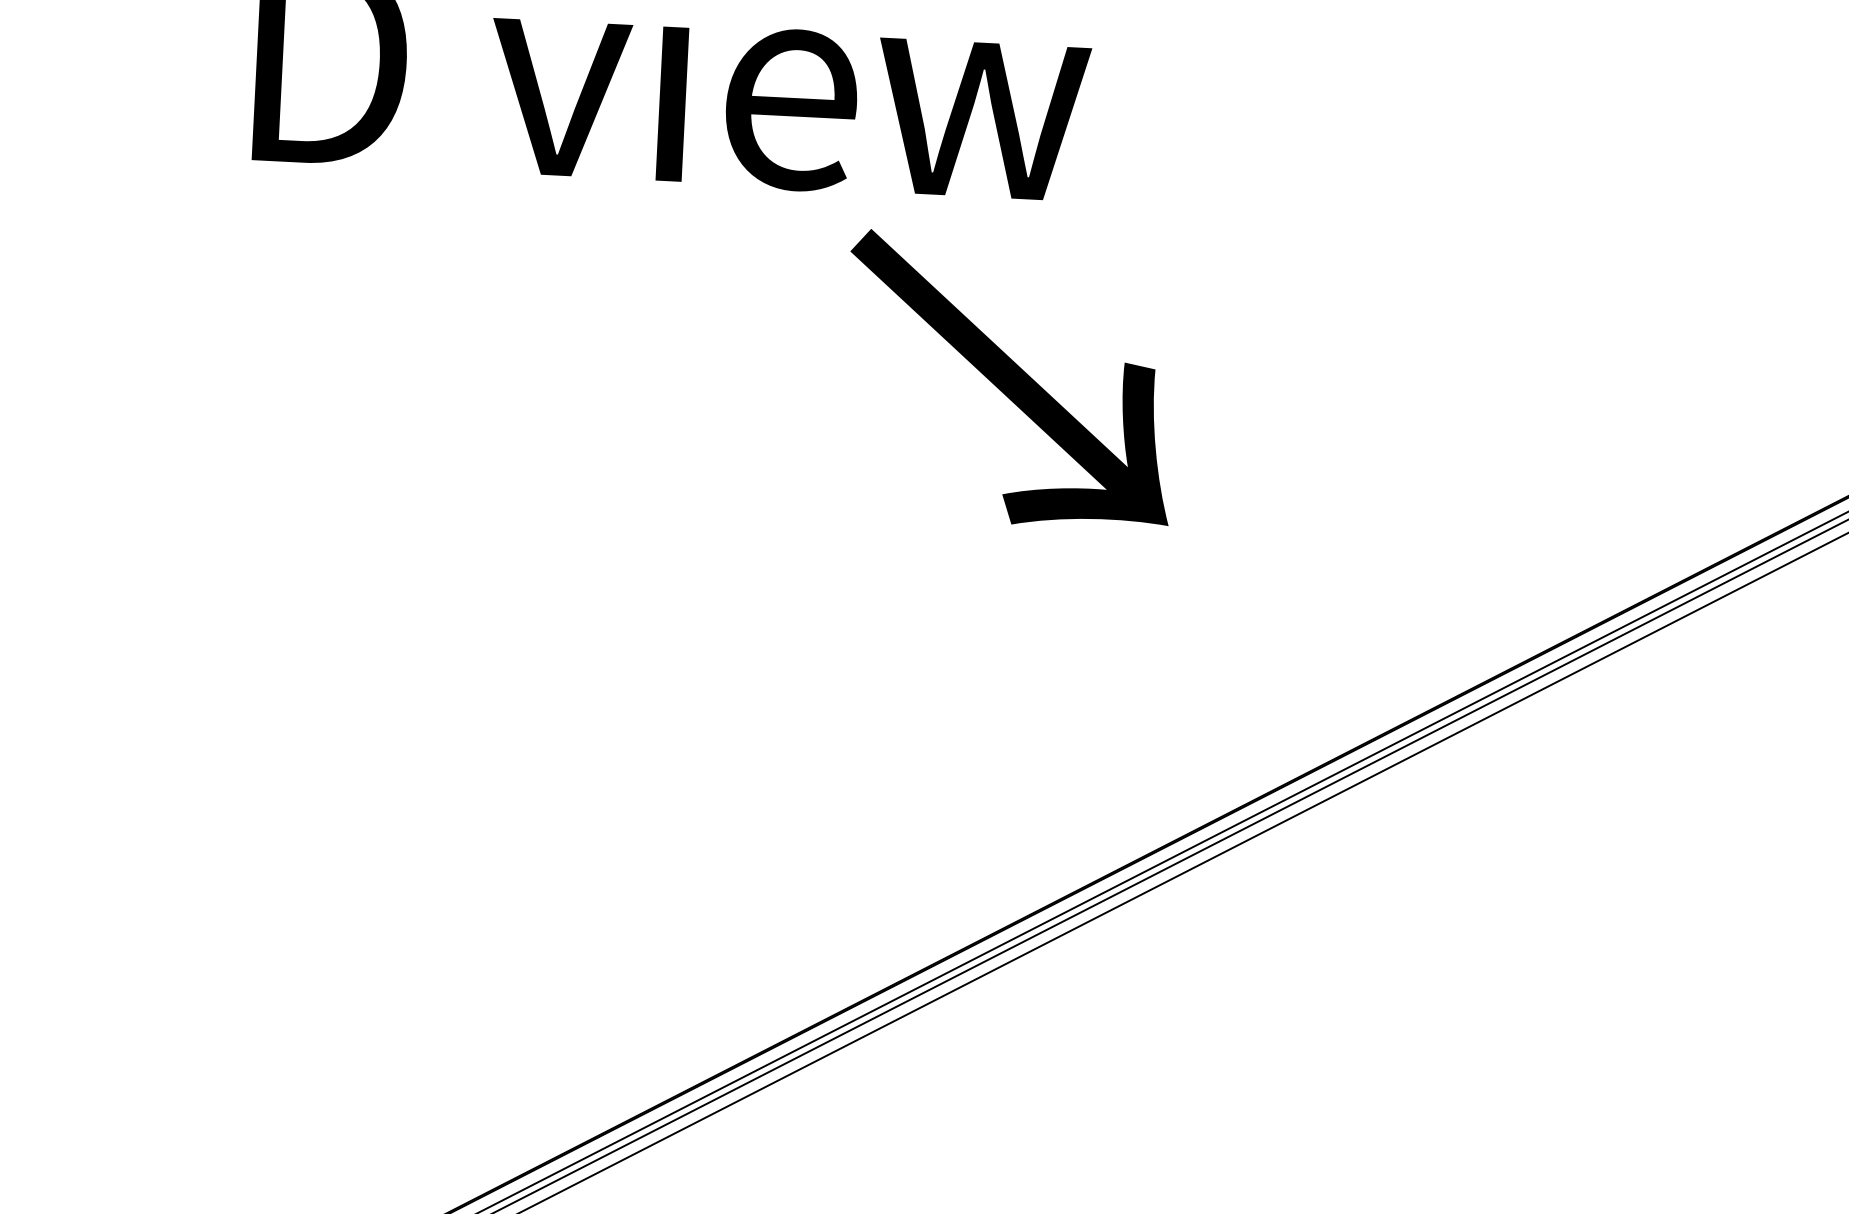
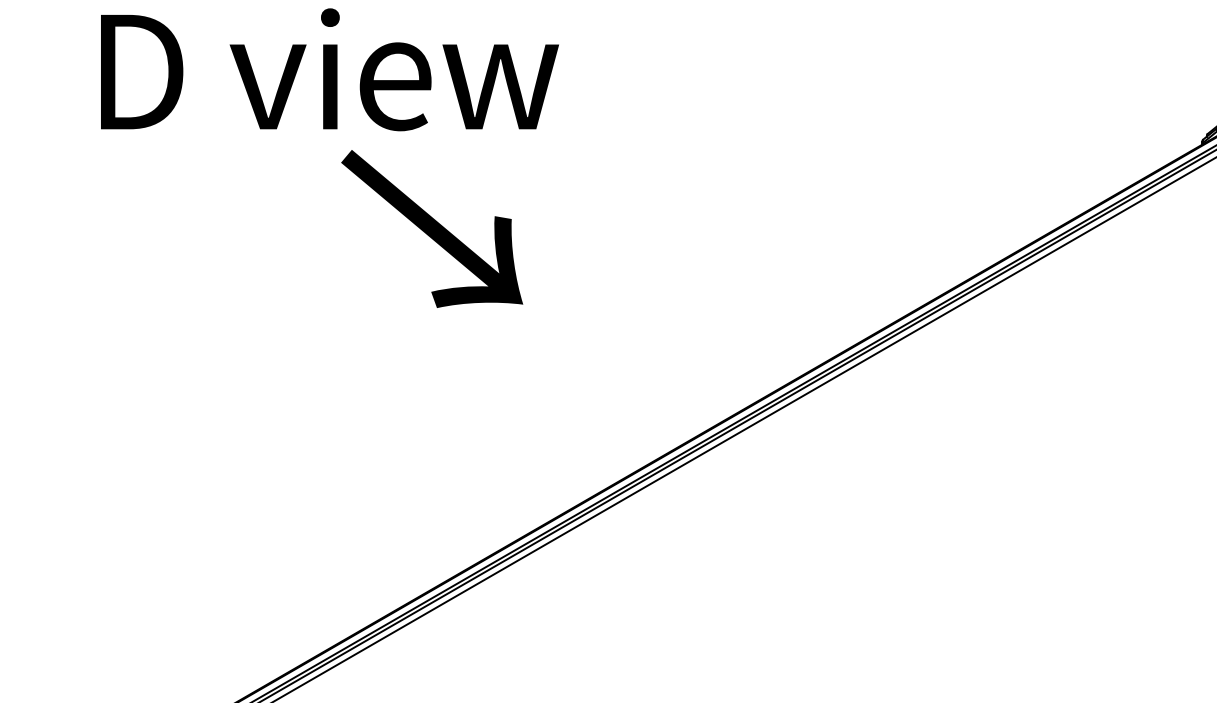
text: (1010, 379) -> (432, 228), moved

